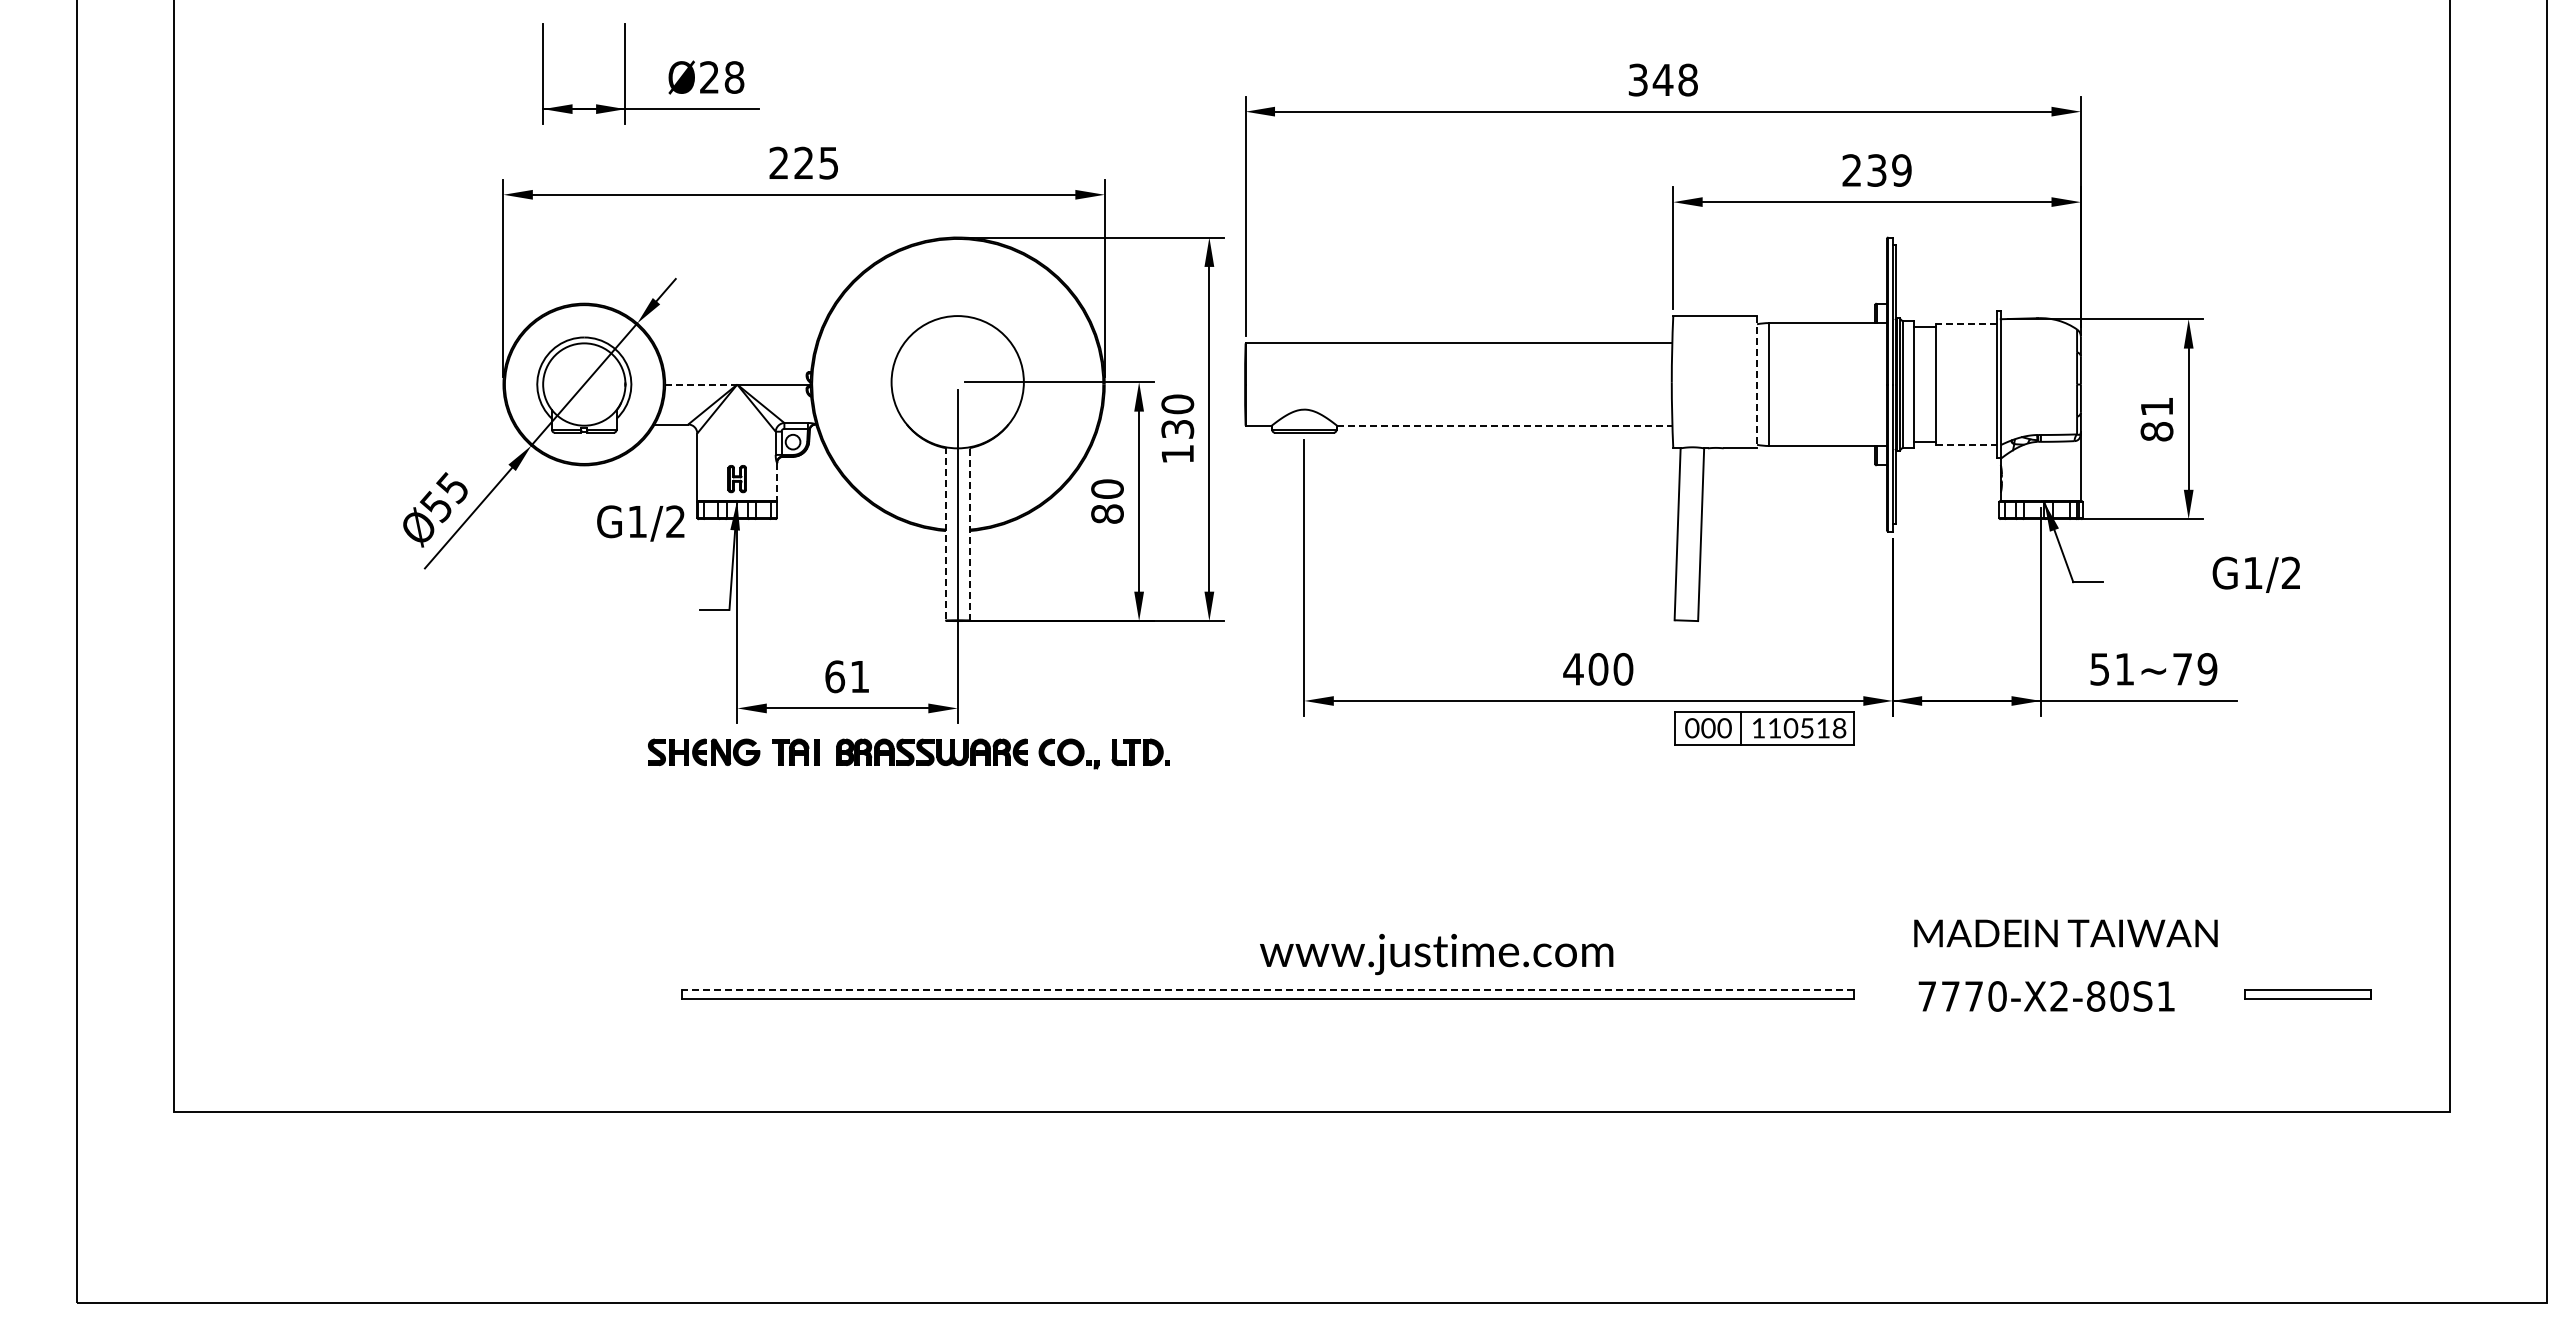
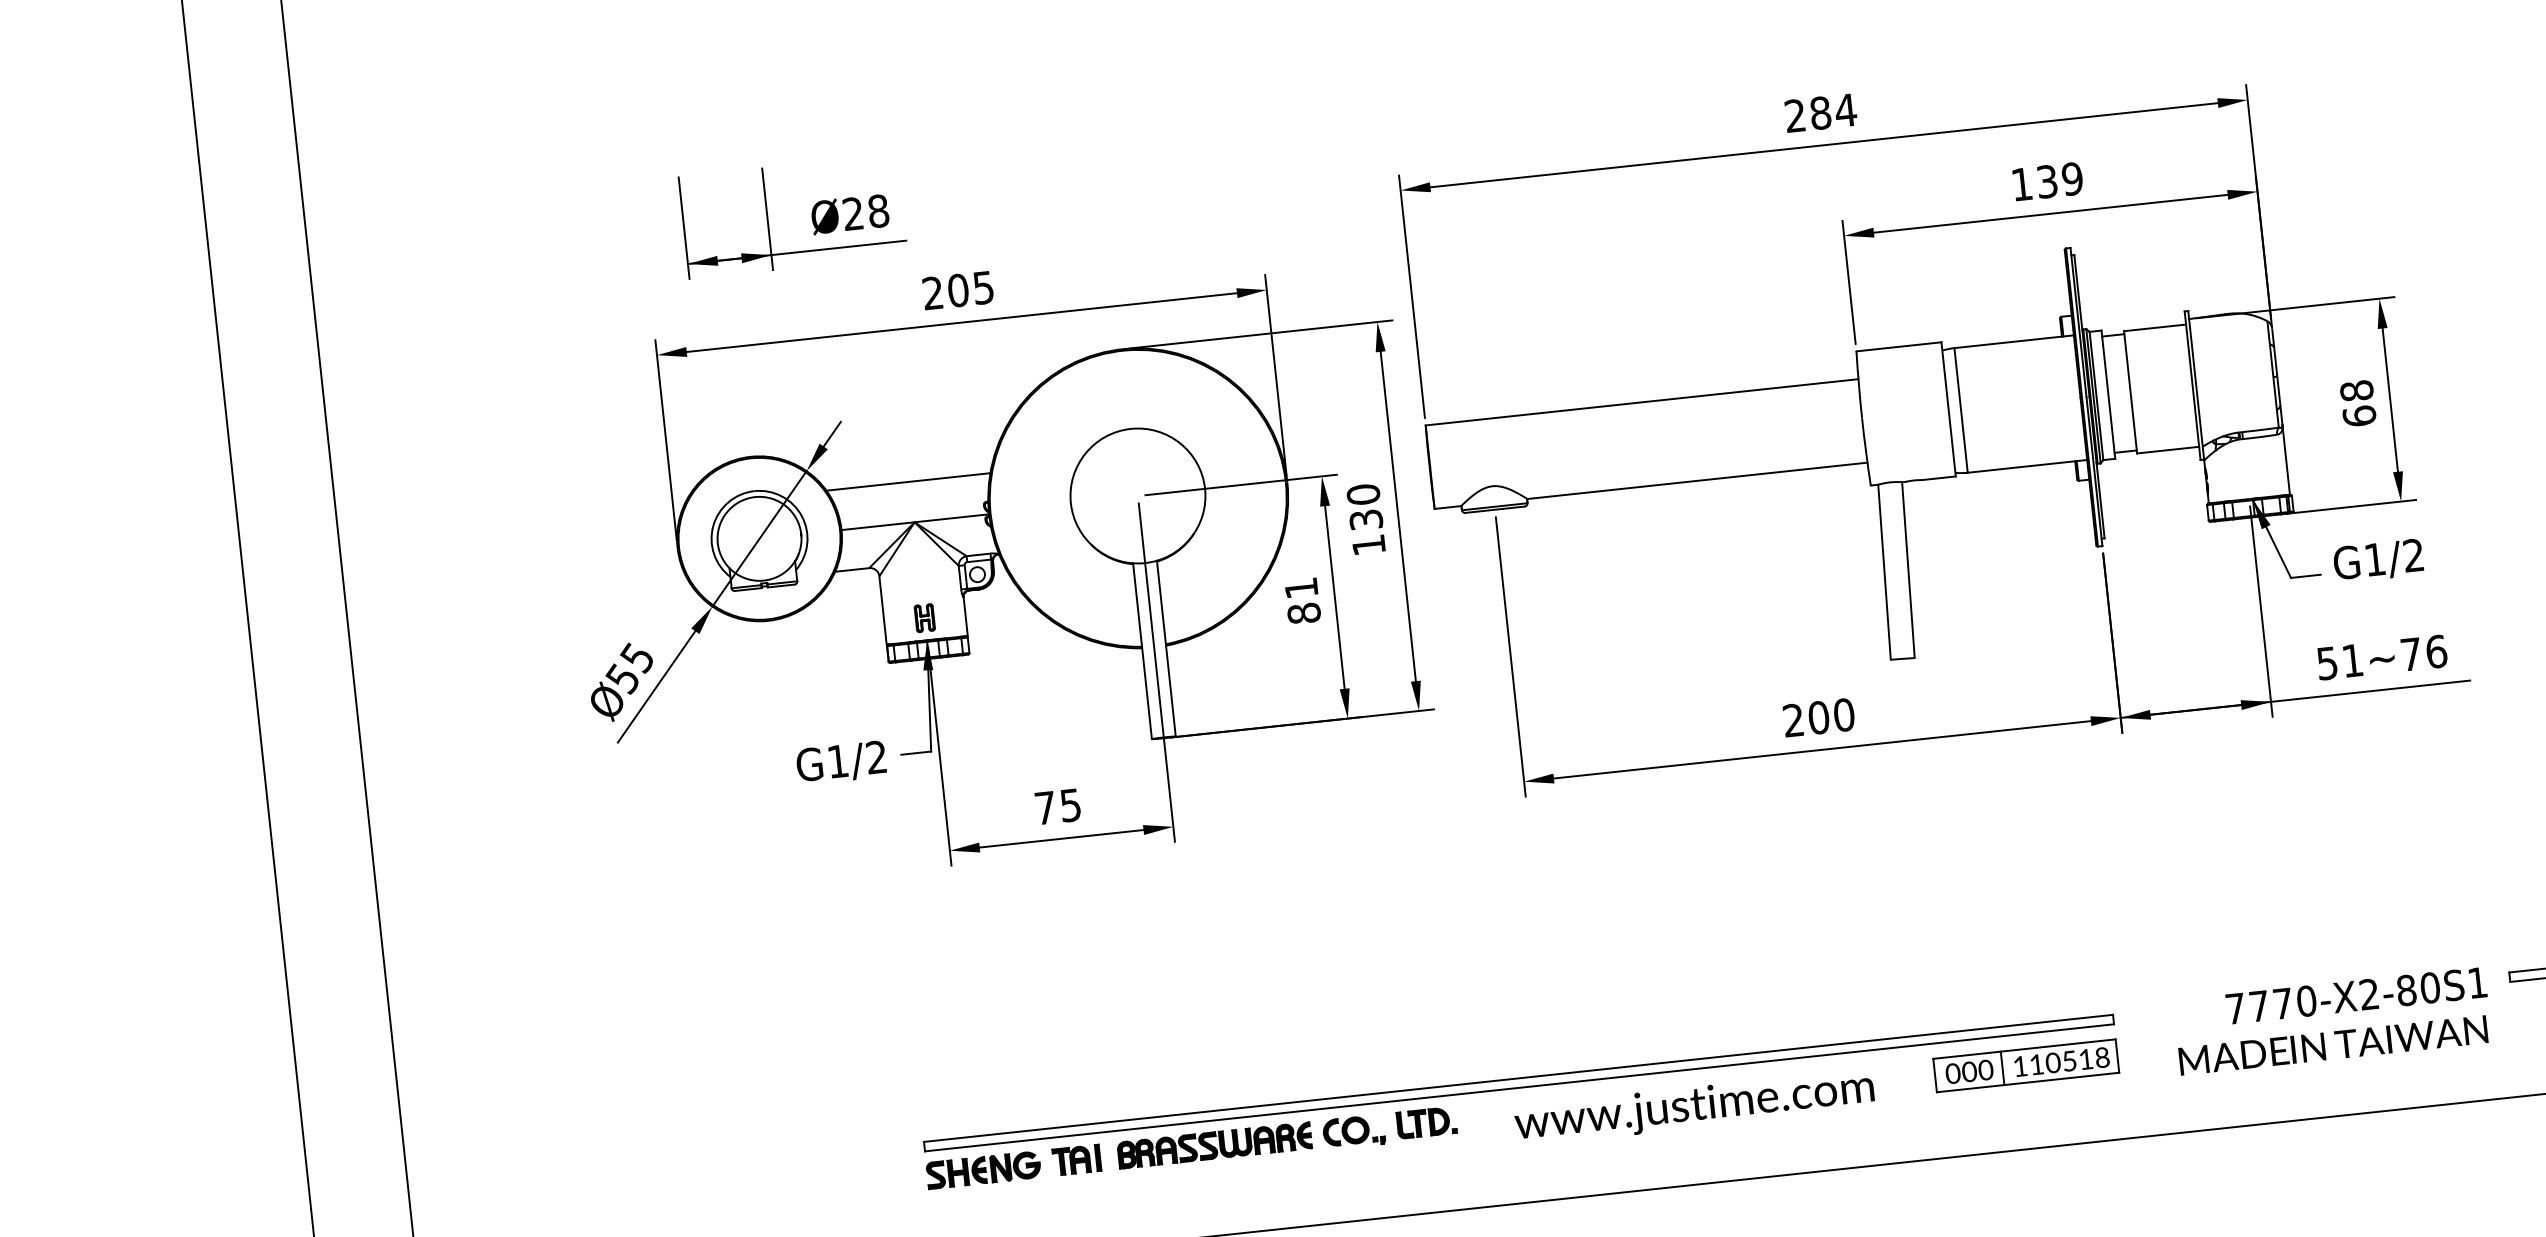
text: (1663, 79) -> (1820, 112), 348 -> 284
text: (803, 162) -> (957, 289), 225 -> 205
text: (1851, 170) -> (2021, 184), 239 -> 139
line: (1966, 324) -> (2154, 328), dashed -> solid
line: (735, 344) -> (908, 481), added
line: (1757, 382) -> (1949, 409), dashed -> solid
line: (701, 384) -> (878, 526), dashed -> solid
text: (2156, 419) -> (2357, 403), 81 -> 68
line: (1504, 425) -> (1697, 480), dashed -> solid
line: (1966, 444) -> (2167, 449), dashed -> solid
line: (777, 482) -> (966, 617), dashed -> solid
text: (1107, 488) -> (1301, 587), 80 -> 81
text: (640, 523) -> (841, 762), moved
line: (945, 533) -> (1141, 650), dashed -> solid
line: (969, 533) -> (1166, 648), dashed -> solid
text: (2255, 574) -> (2377, 560), moved
text: (1573, 669) -> (1793, 720), 400 -> 200
text: (2207, 669) -> (2436, 651), 51~79 -> 51~76
text: (847, 676) -> (1058, 806), 61 -> 75
part: (1764, 728) -> (2026, 1066), moved
part: (908, 753) -> (1191, 1149), moved
text: (2065, 933) -> (2332, 1045), moved
text: (1436, 954) -> (1694, 1107), moved
line: (1267, 989) -> (1517, 1078), dashed -> solid
text: (2046, 996) -> (2356, 995), moved

